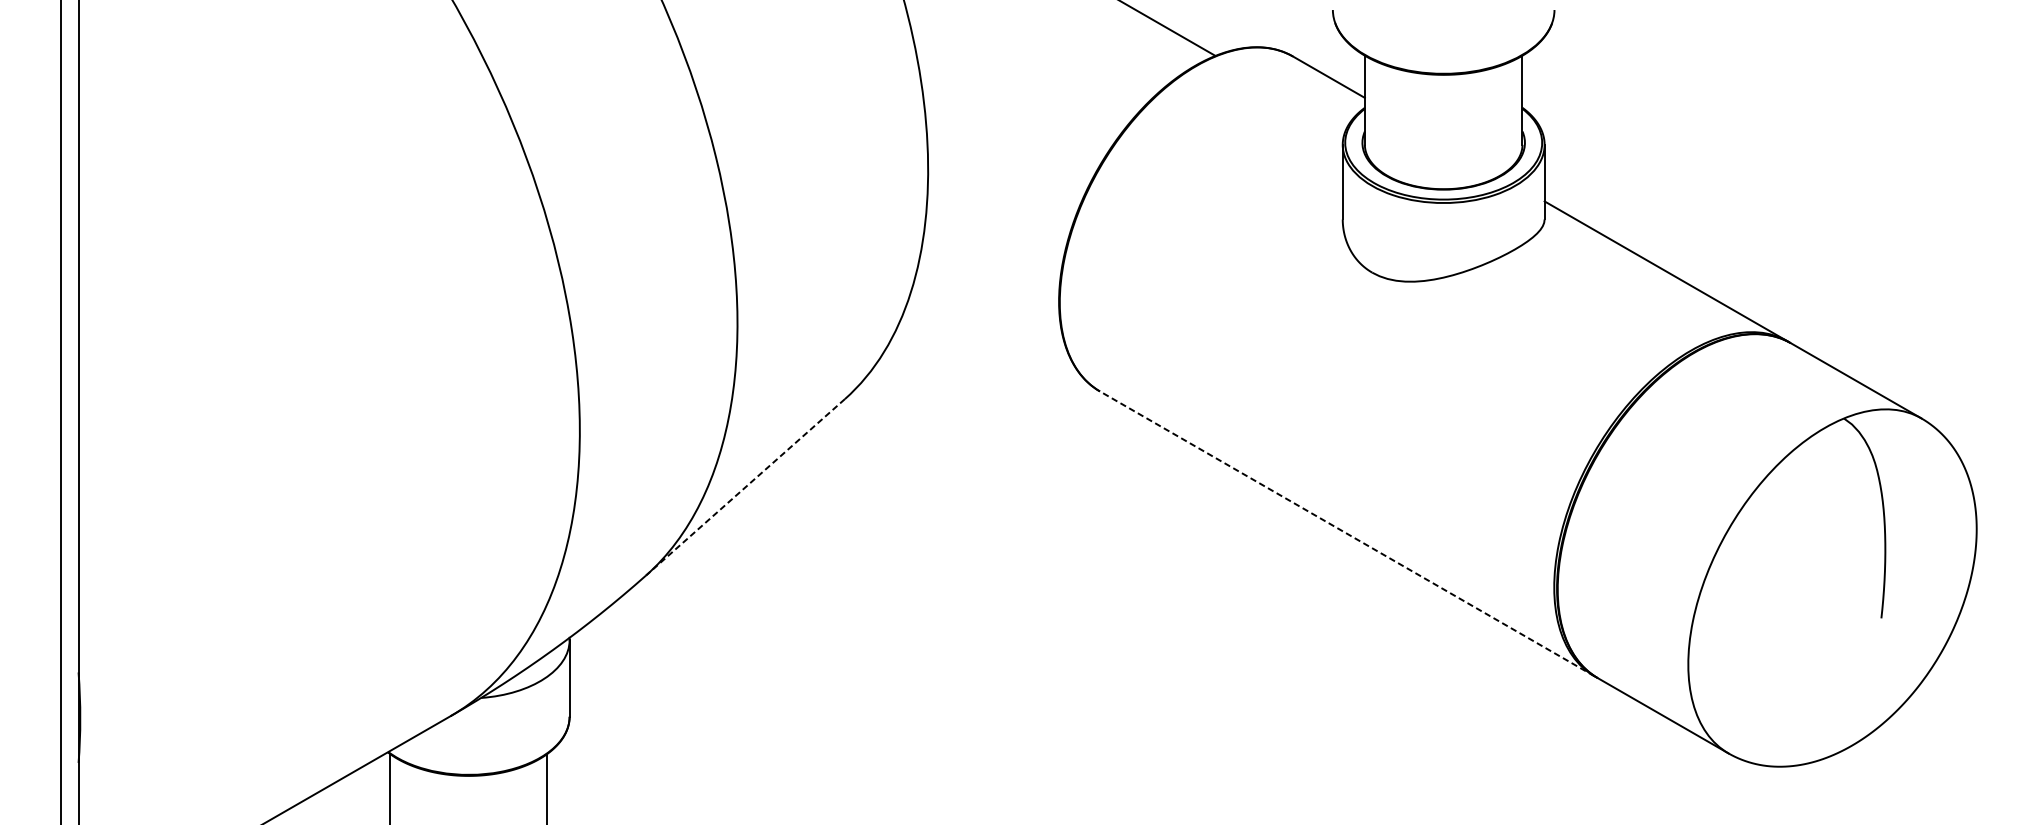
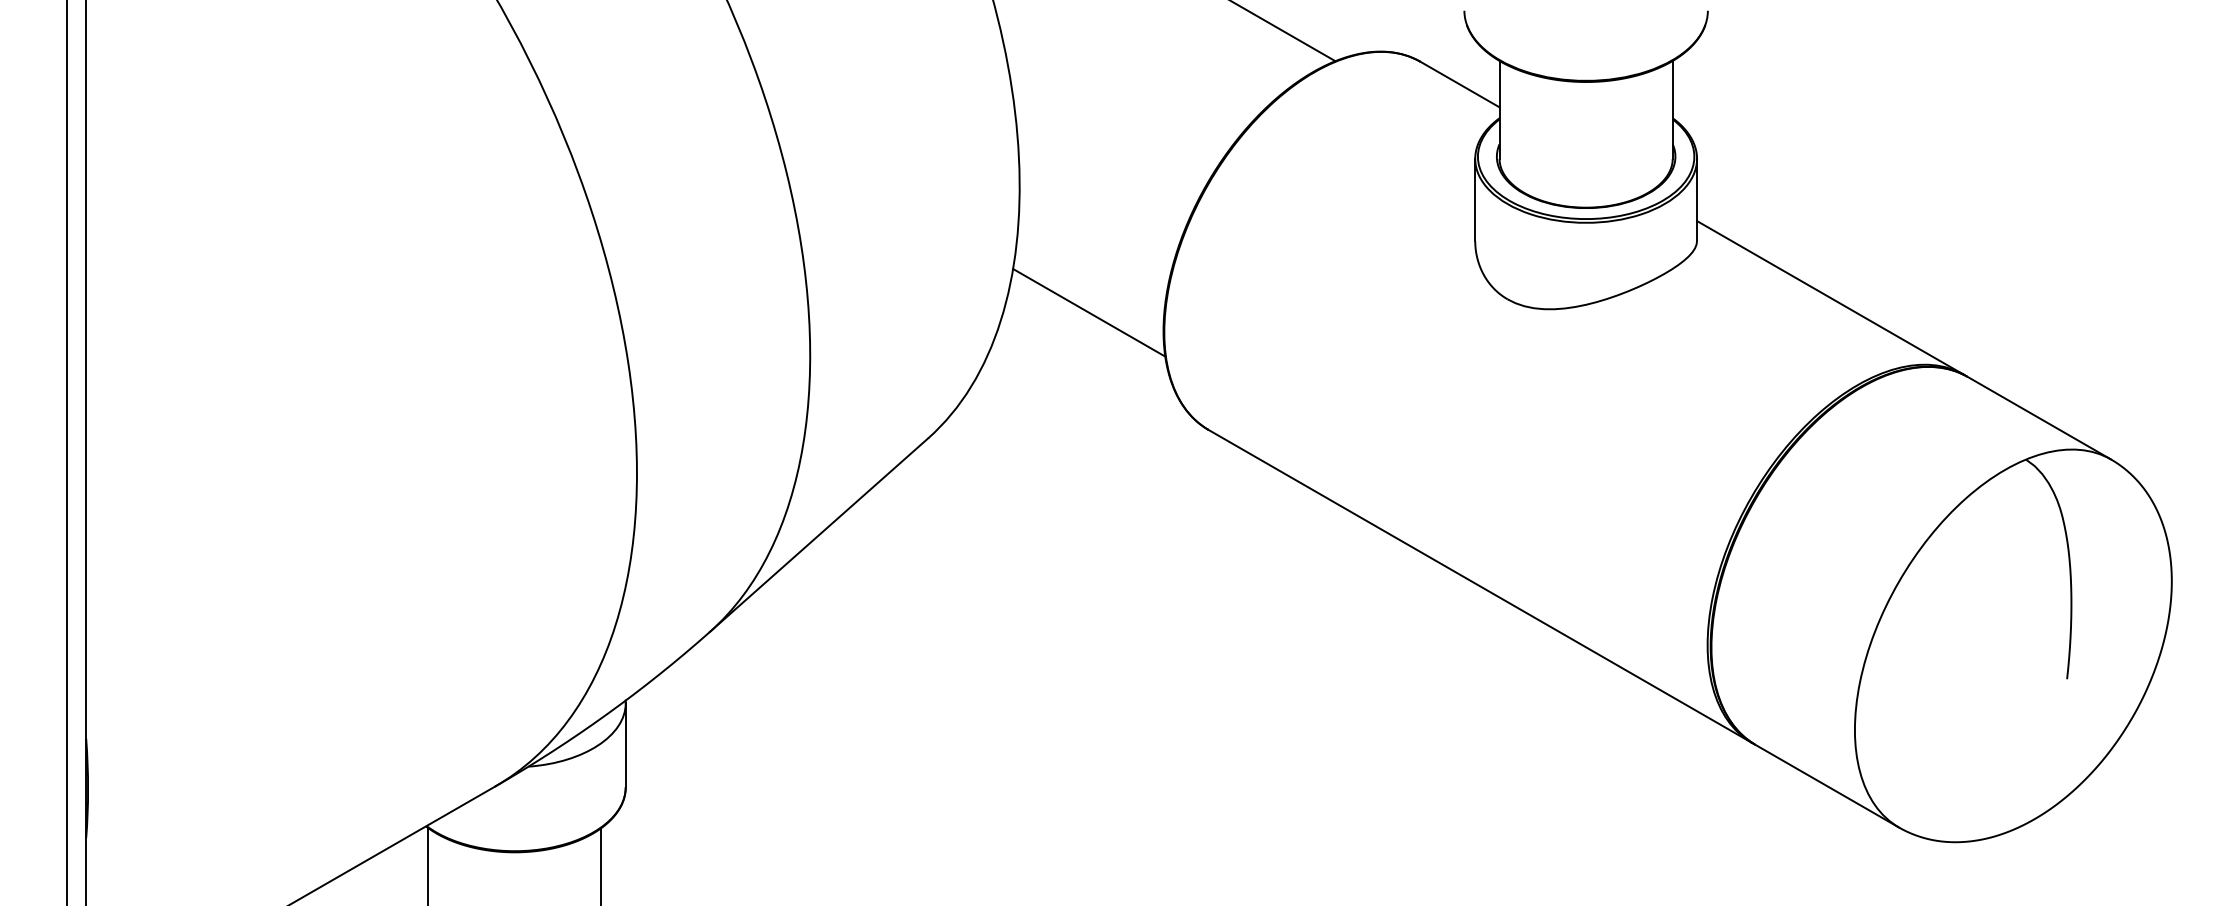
line: (991, 284) -> (1089, 312), added
line: (745, 487) -> (818, 535), dashed -> solid
line: (1346, 533) -> (1479, 586), dashed -> solid

